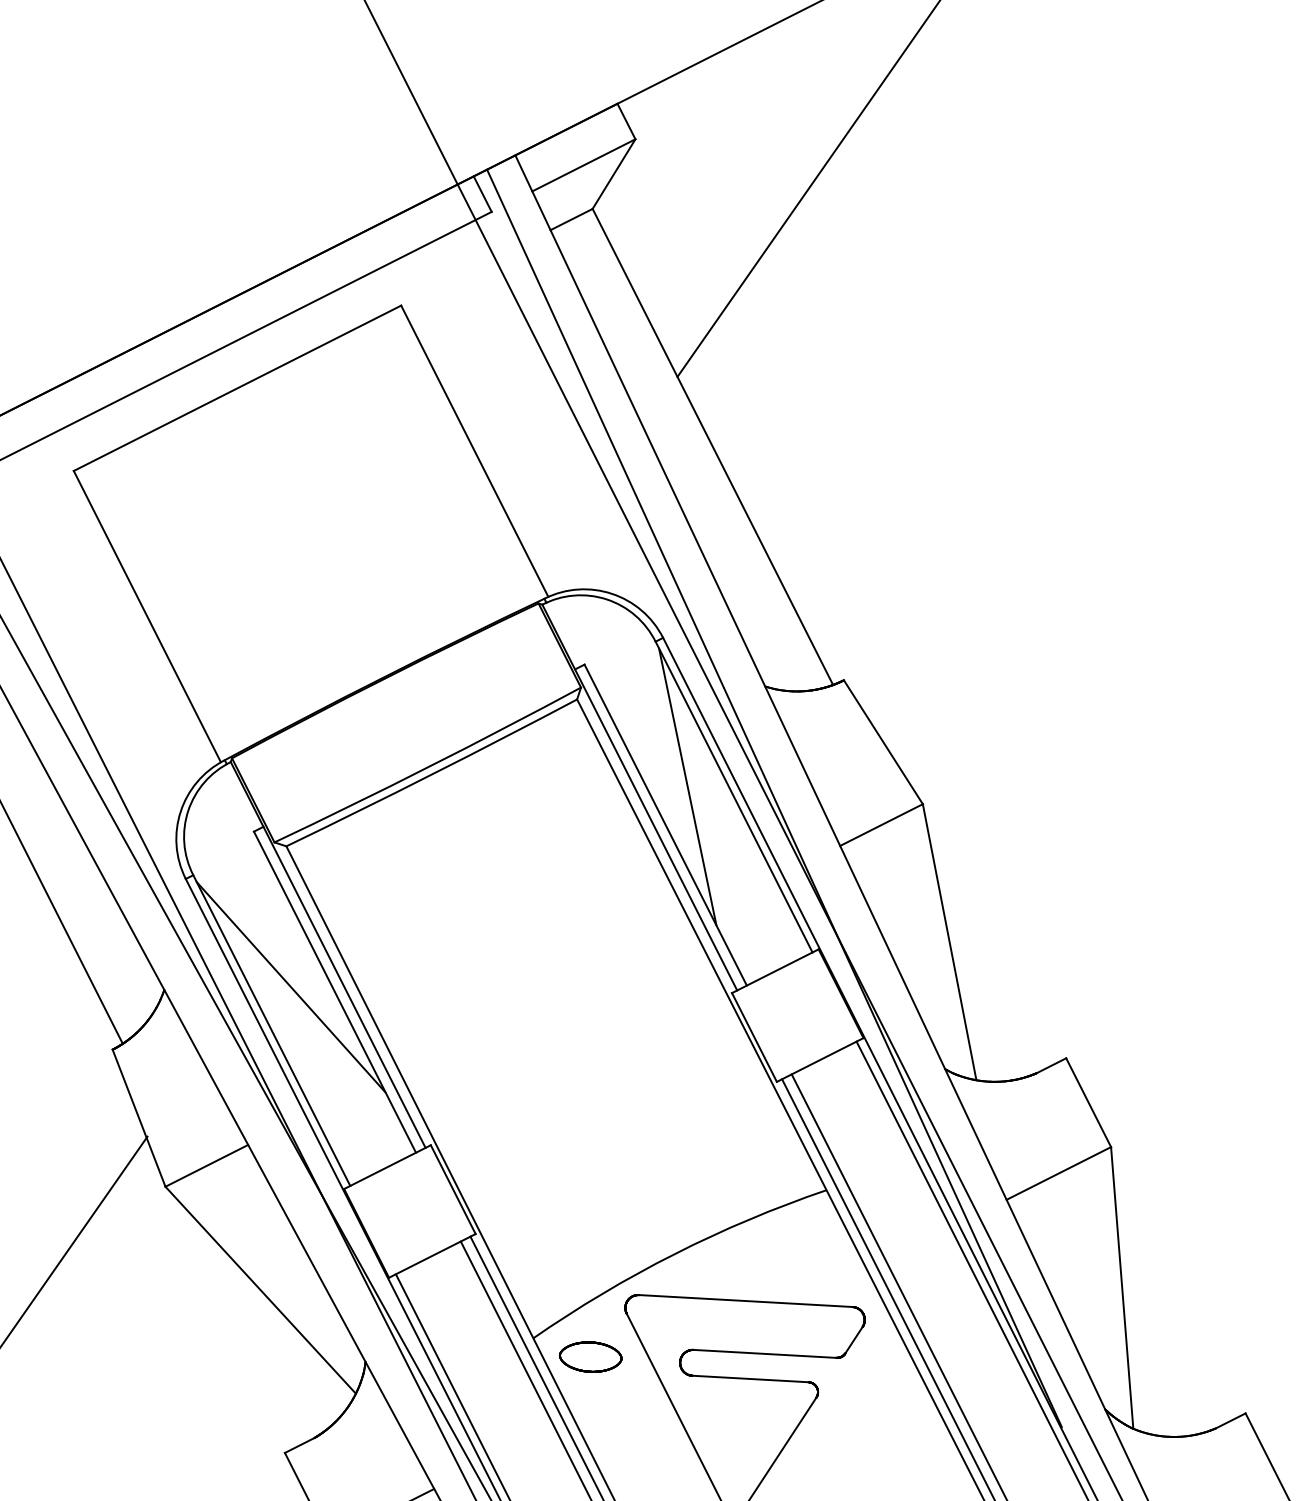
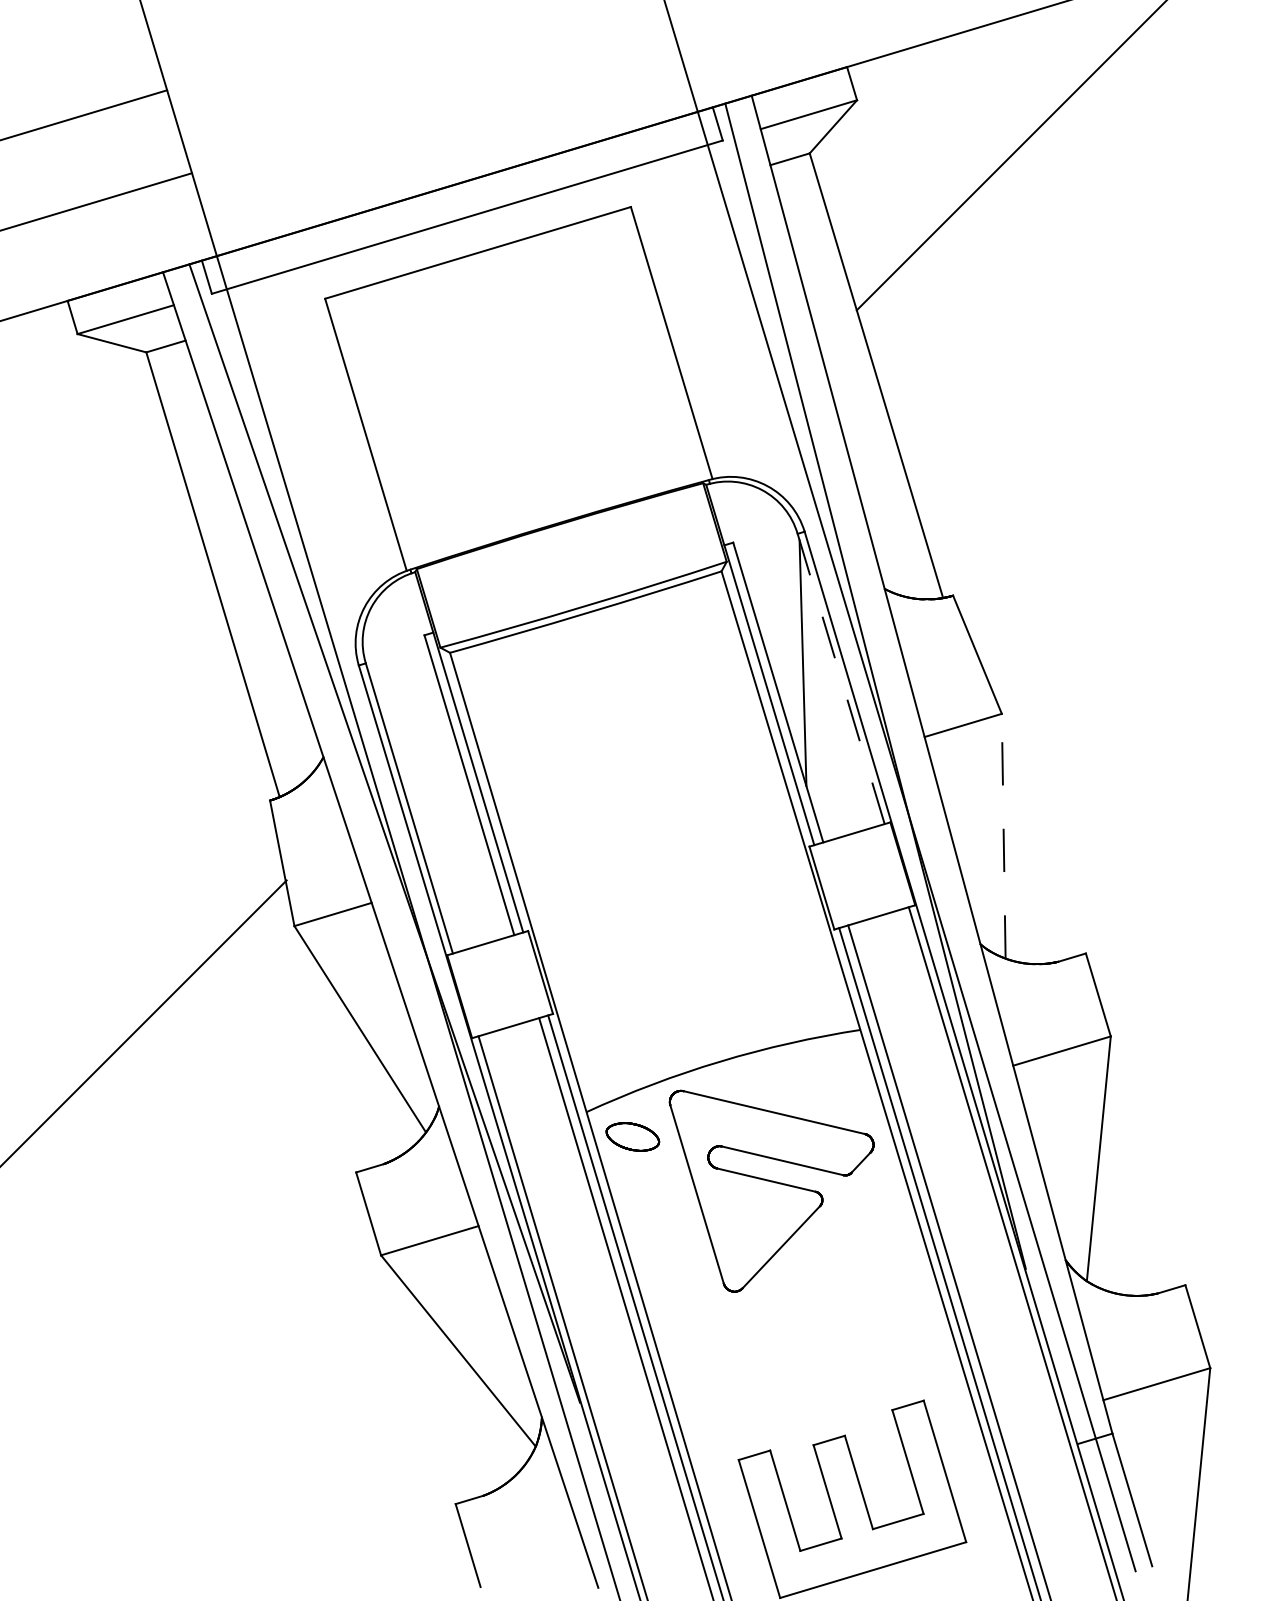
line: (734, 796) -> (841, 678), solid -> dashed
line: (949, 941) -> (1003, 835), solid -> dashed
line: (290, 986) -> (432, 773), removed

